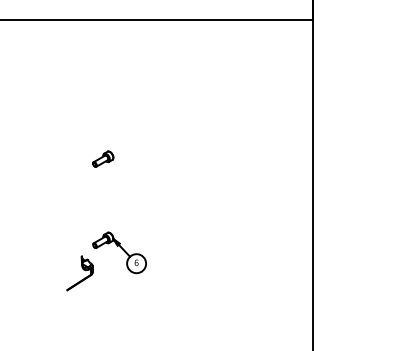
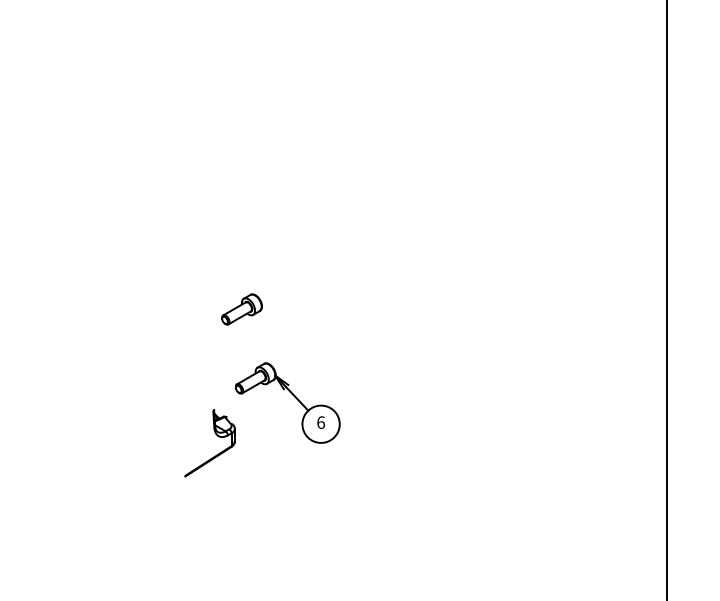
part: (103, 158) -> (242, 308), moved

